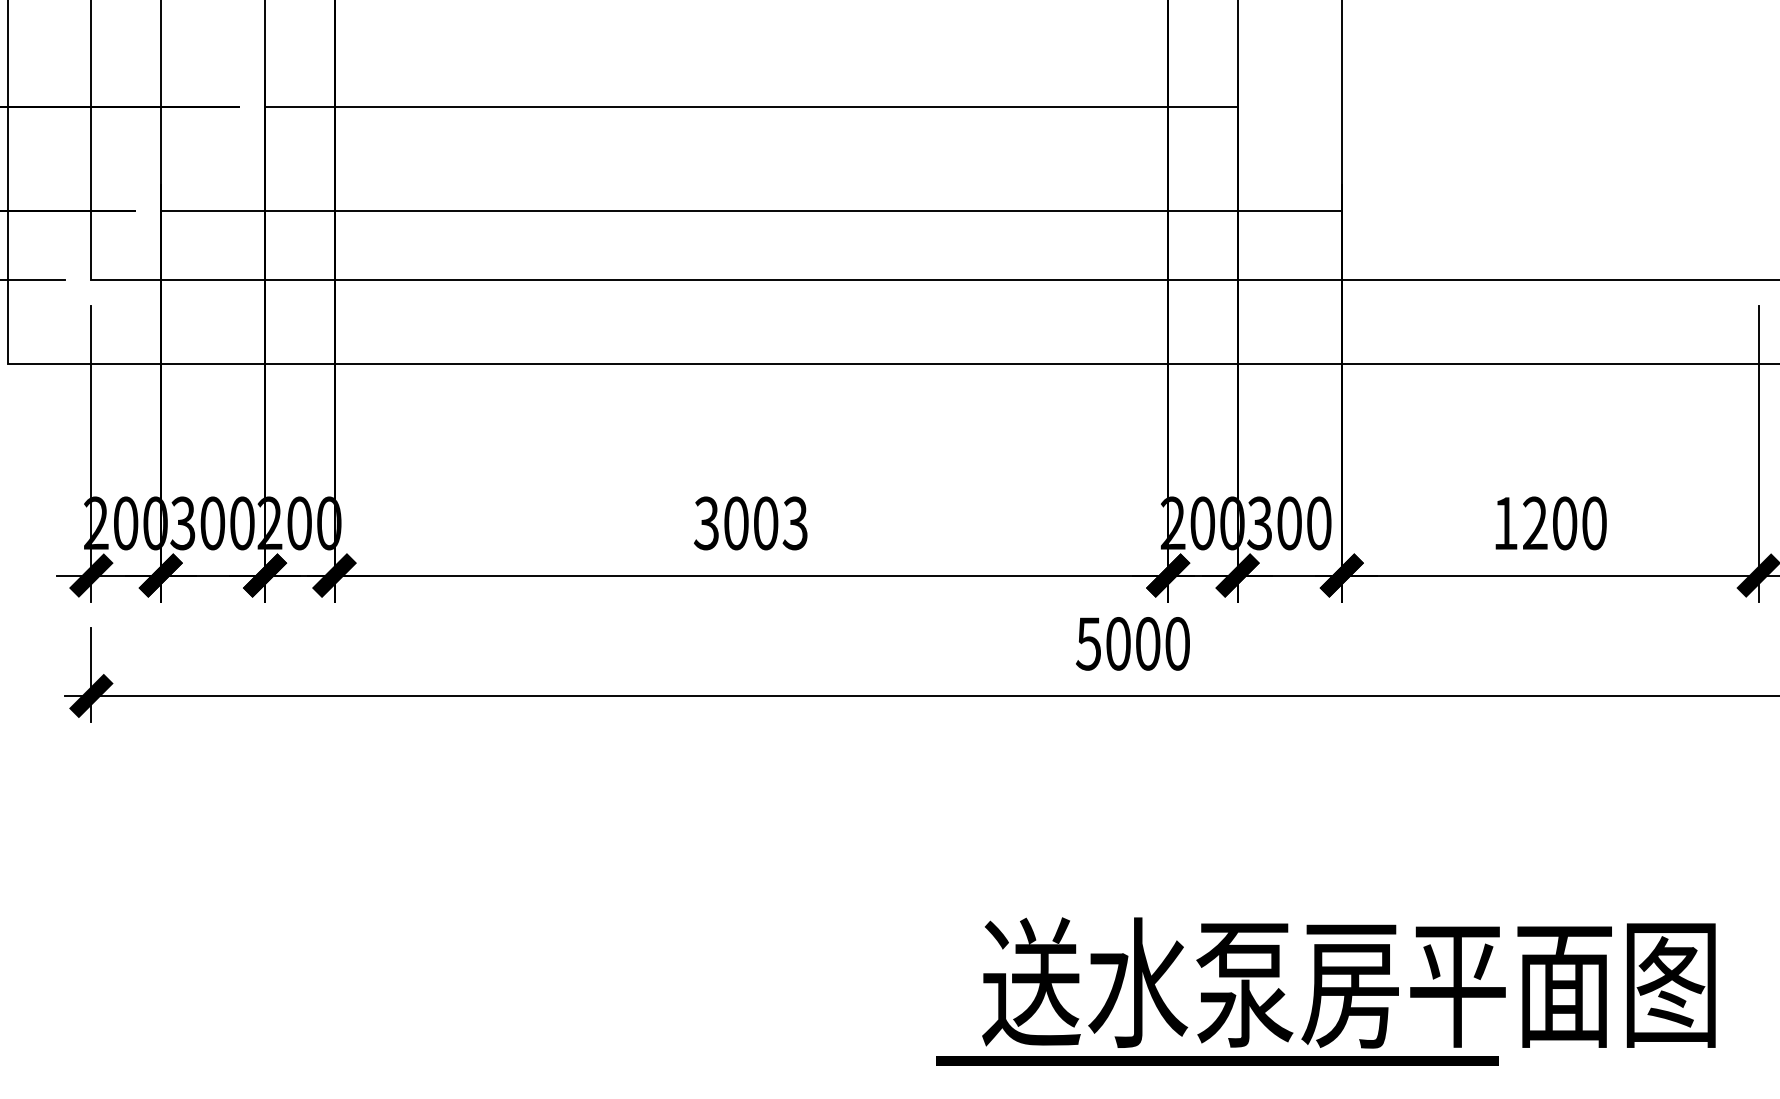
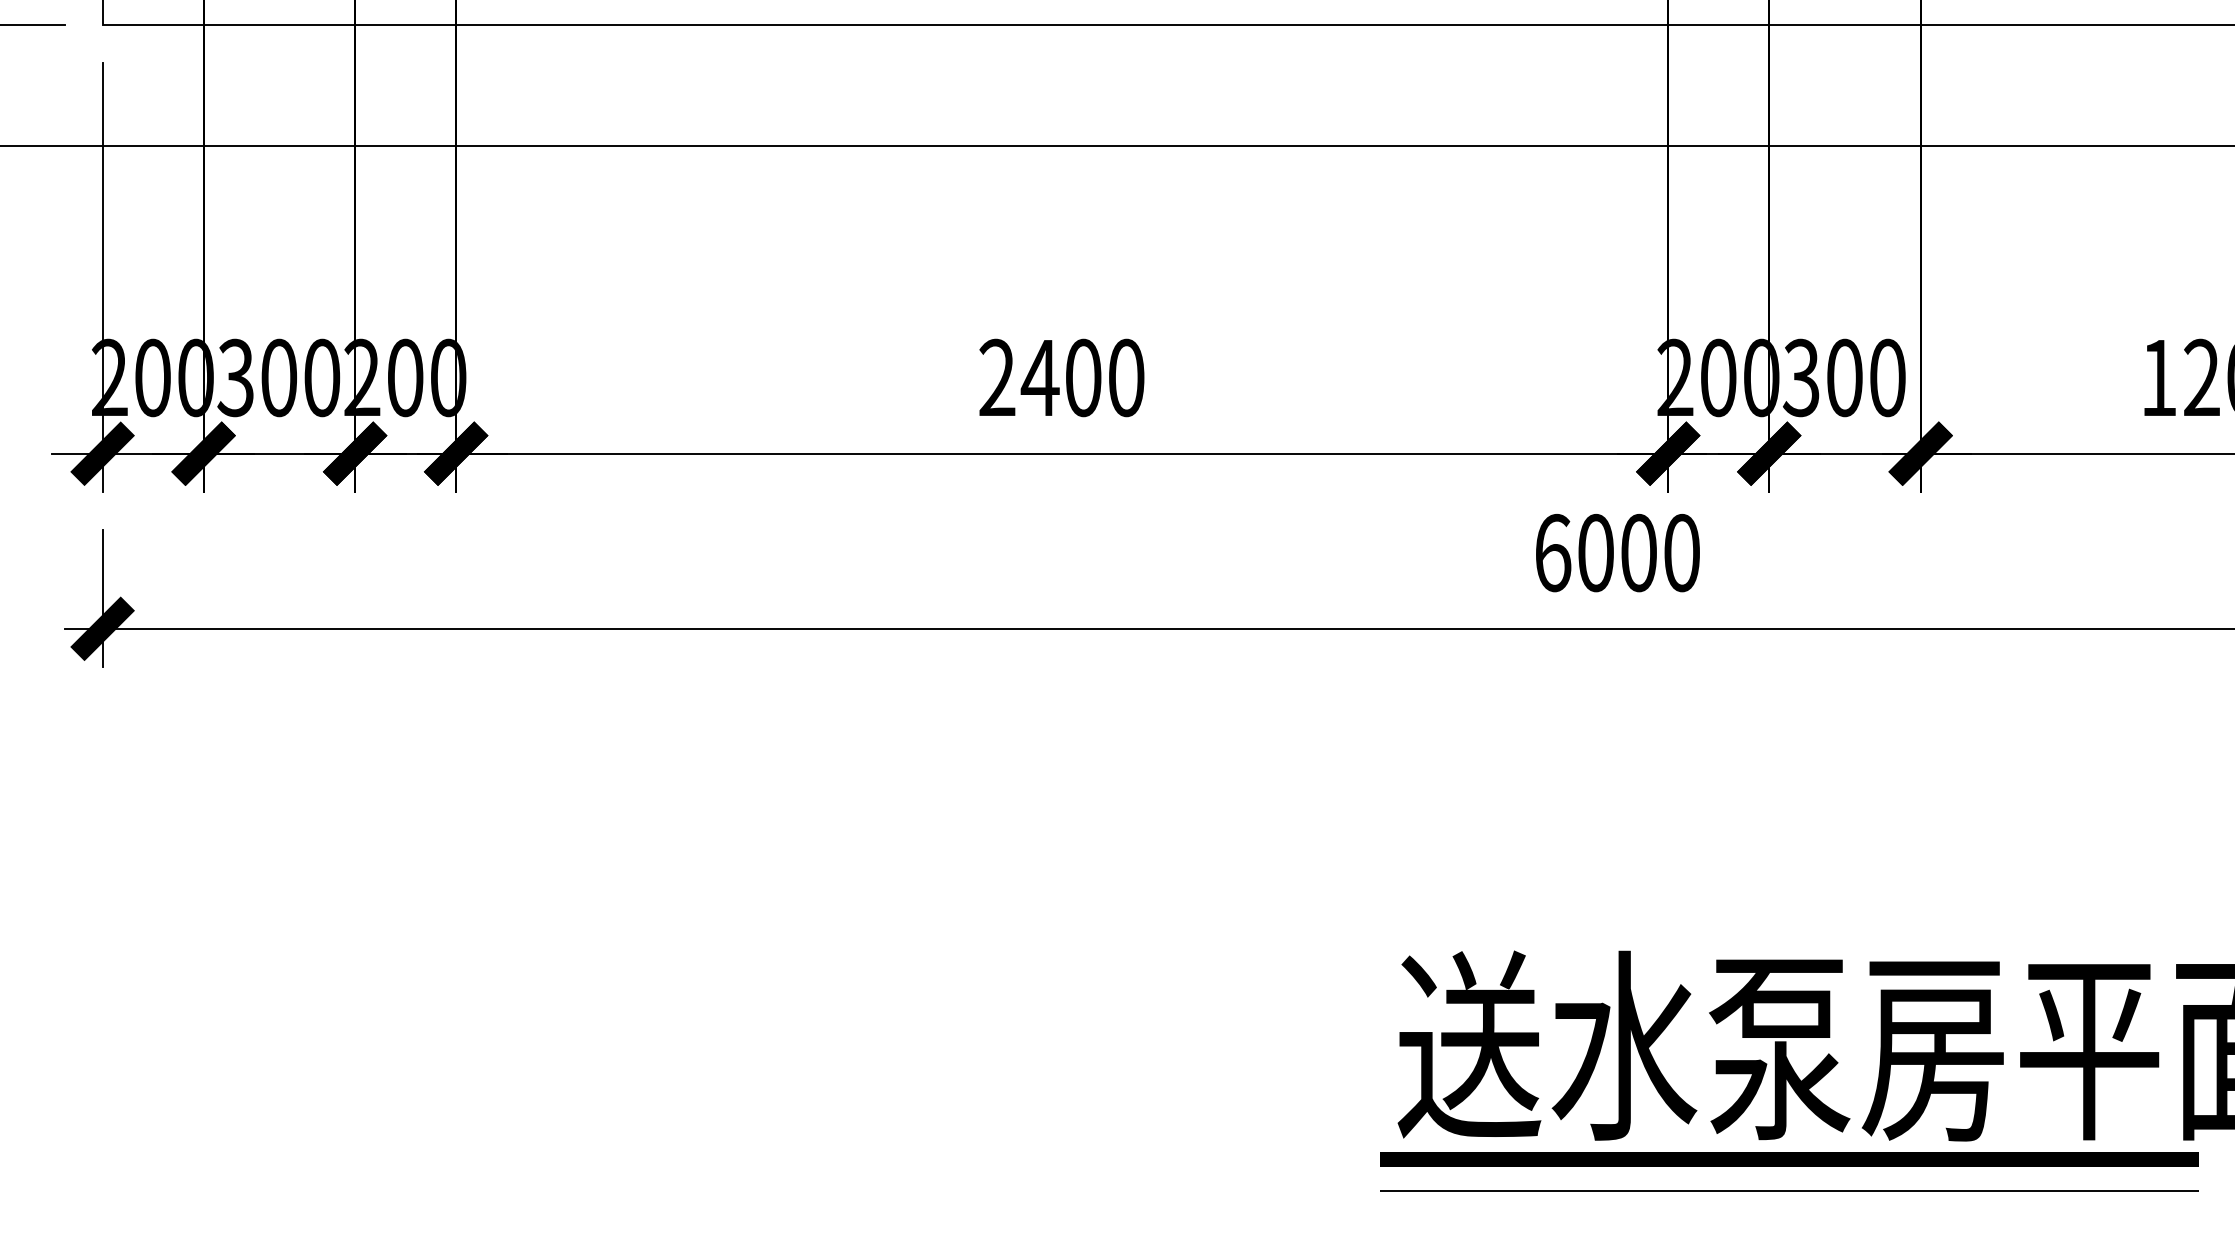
text: (750, 523) -> (1060, 378), 3003 -> 2400
text: (1088, 643) -> (1552, 552), 5000 -> 6000
line: (1217, 1060) -> (1789, 1158), moved
line: (1251, 1082) -> (1789, 1190), added

